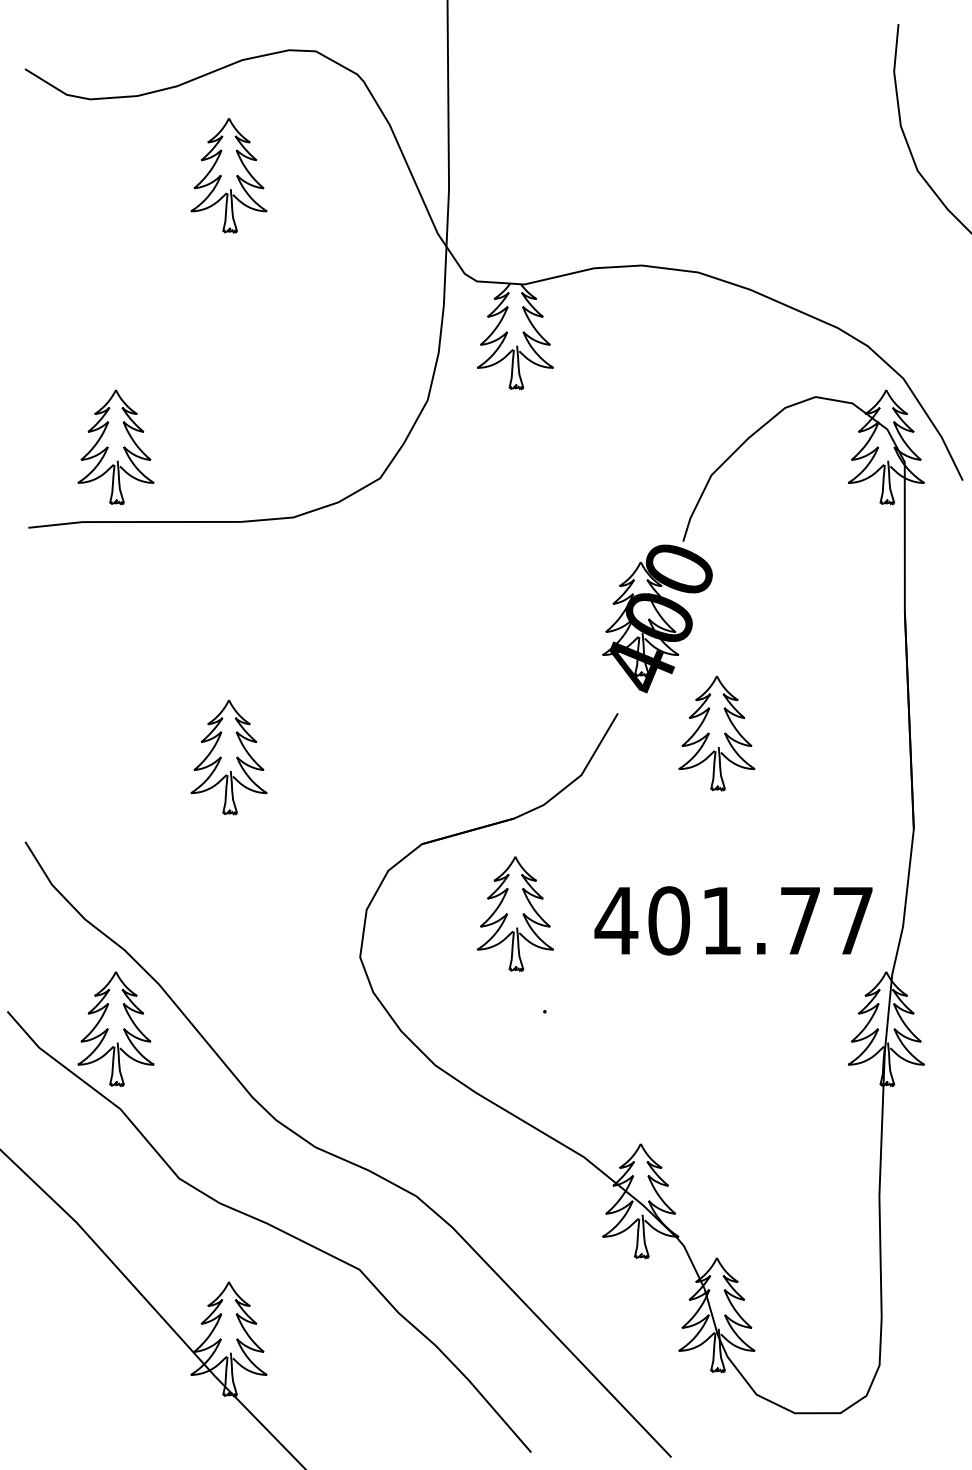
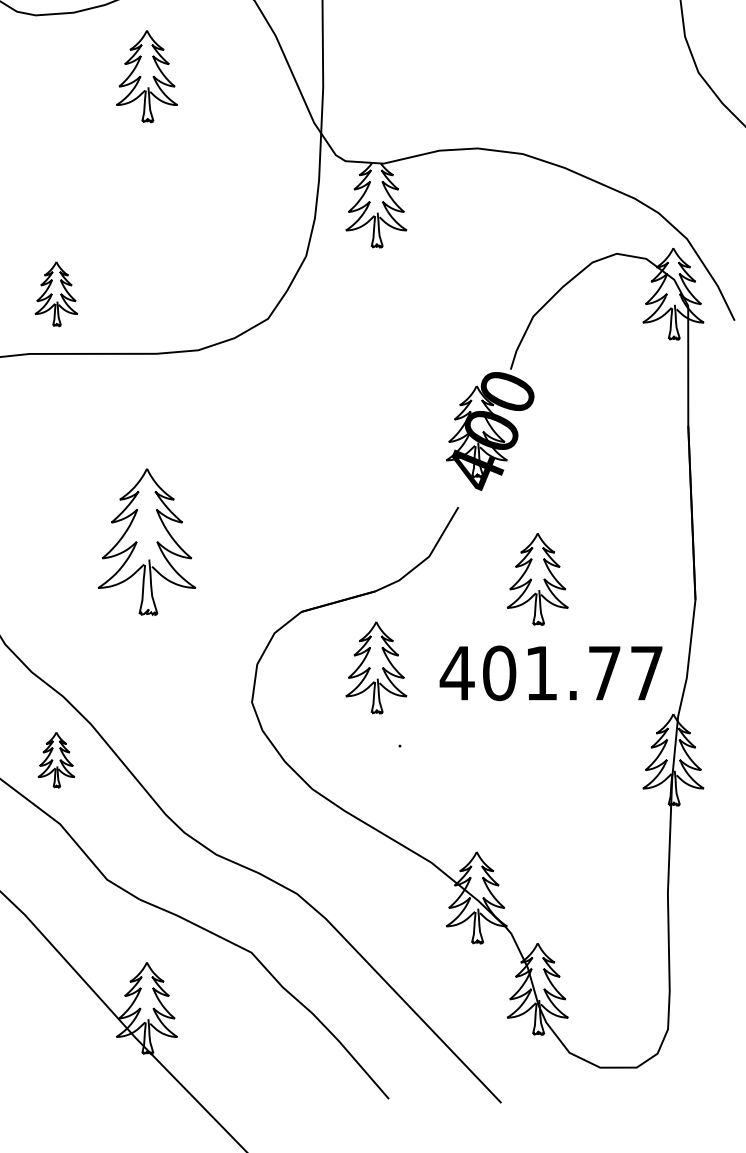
part: (115, 447) -> (56, 294), size x0.7
part: (716, 733) -> (537, 579), moved
part: (228, 757) -> (146, 542), size x1.6
part: (115, 1028) -> (56, 759), size x0.6

